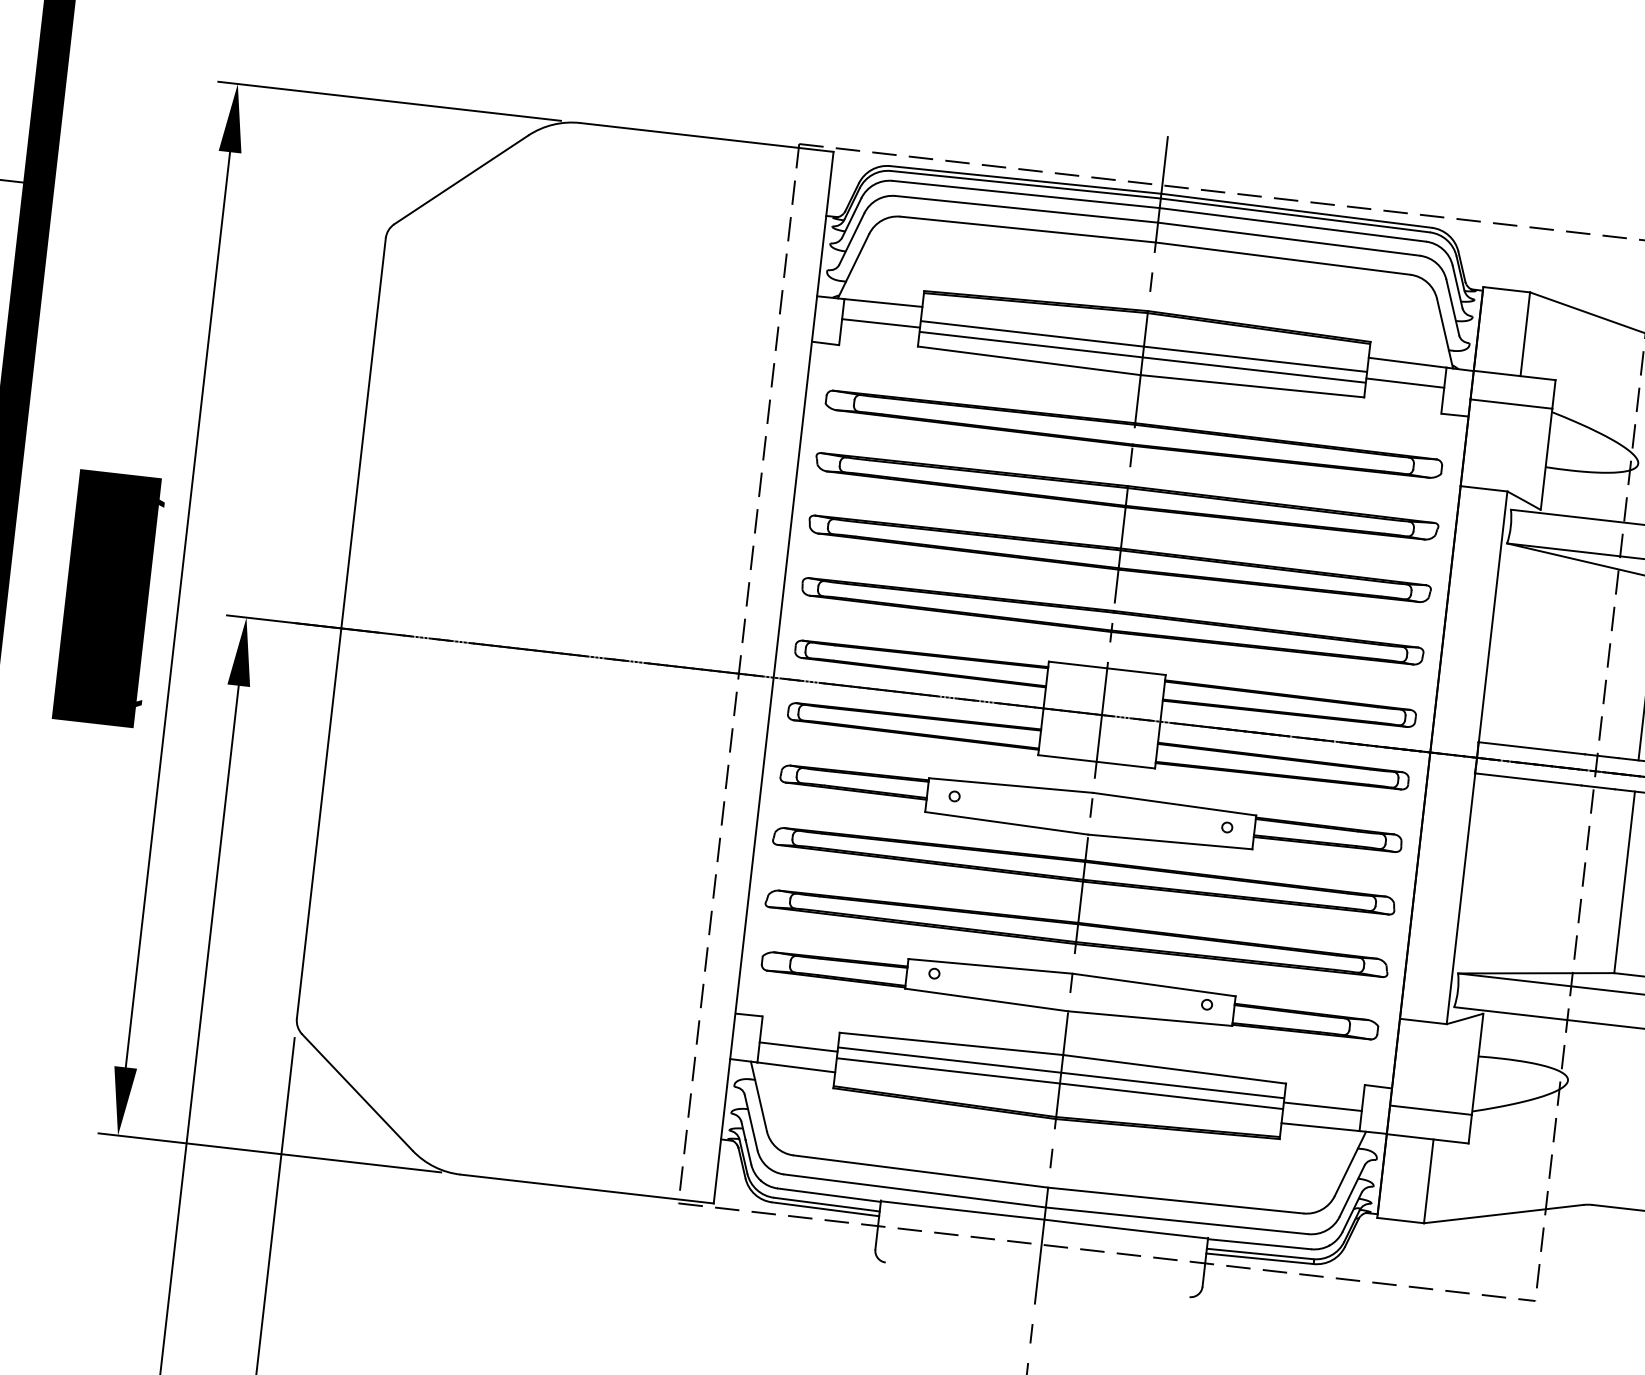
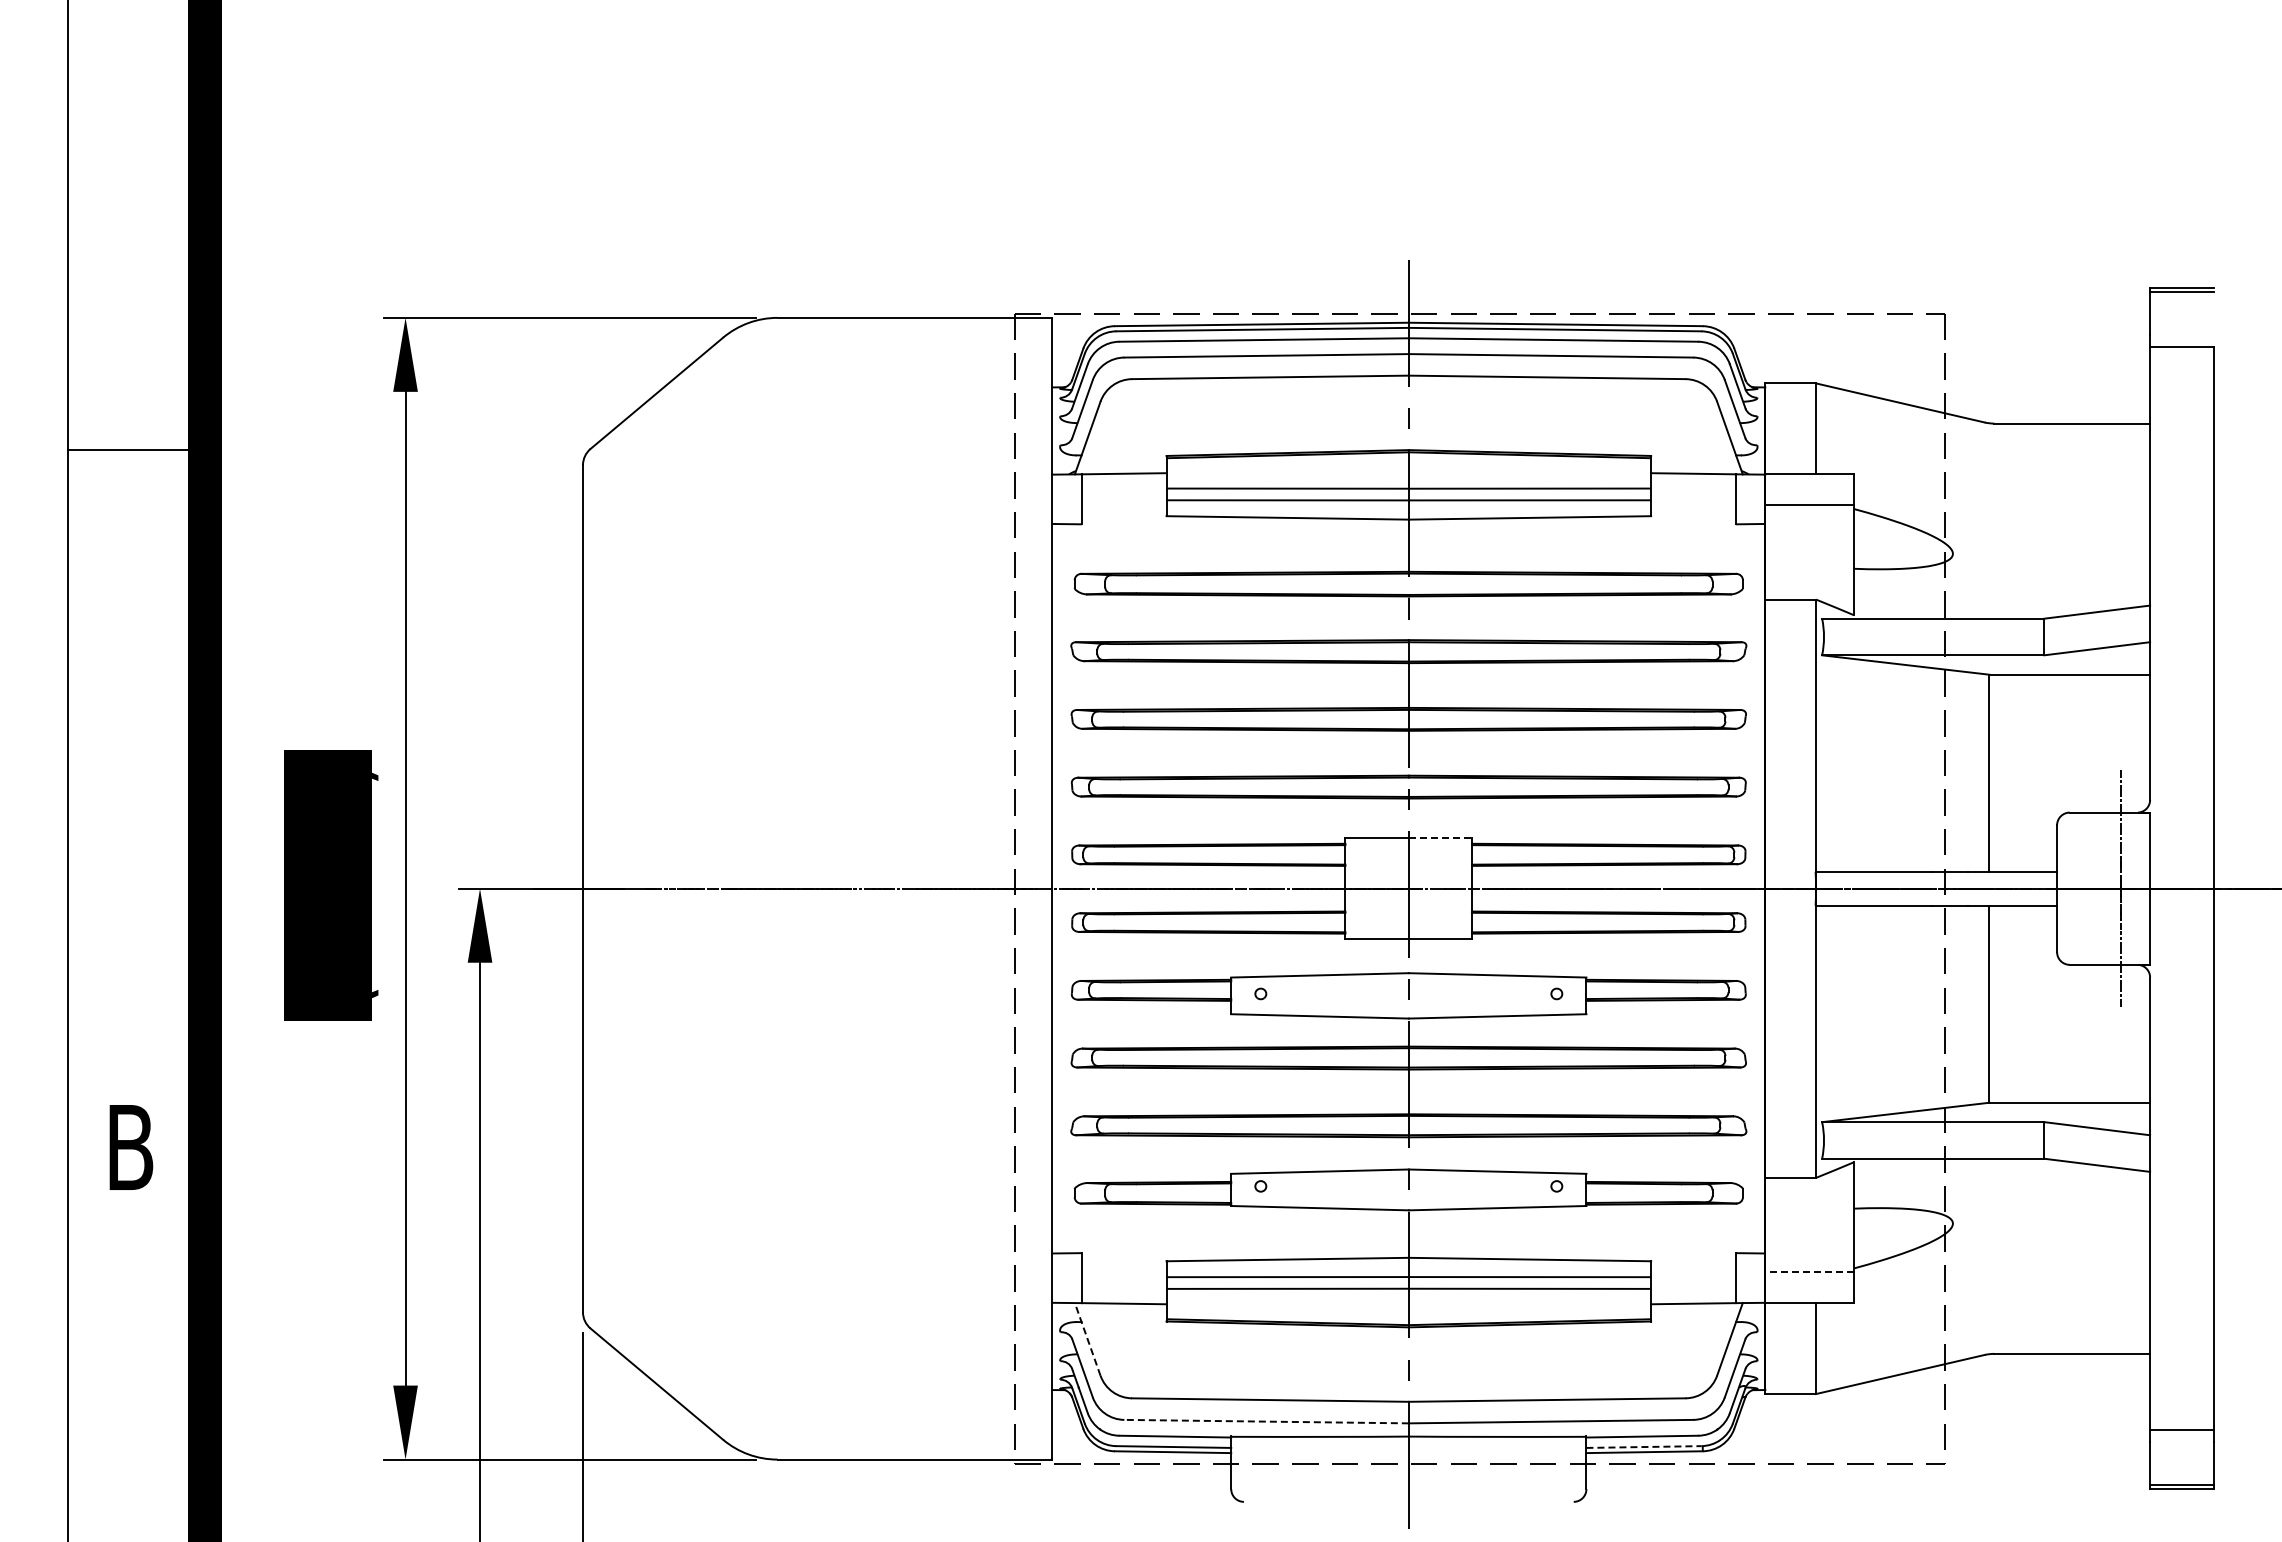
line: (880, 322) -> (1123, 495), removed
line: (1405, 382) -> (1693, 495), removed
line: (1136, 671) -> (1440, 837), solid -> dashed
line: (797, 1046) -> (1123, 1281), removed
line: (758, 1096) -> (1087, 1339), solid -> dashed
line: (1322, 1106) -> (1693, 1281), removed
line: (1430, 1110) -> (1809, 1272), solid -> dashed
line: (914, 1190) -> (1266, 1421), solid -> dashed
line: (1260, 1254) -> (1644, 1447), solid -> dashed

